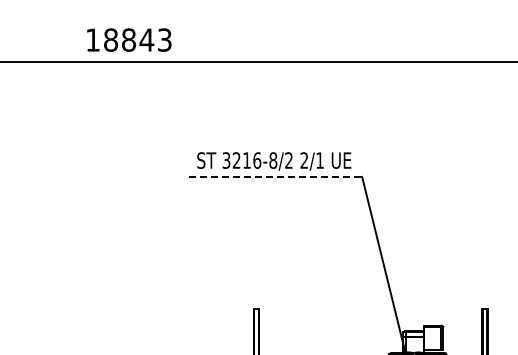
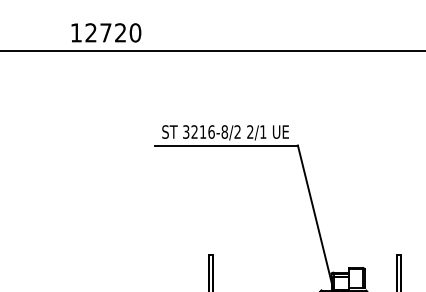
text: (137, 39) -> (112, 32), 18843 -> 12720
line: (275, 176) -> (226, 145), dashed -> solid

